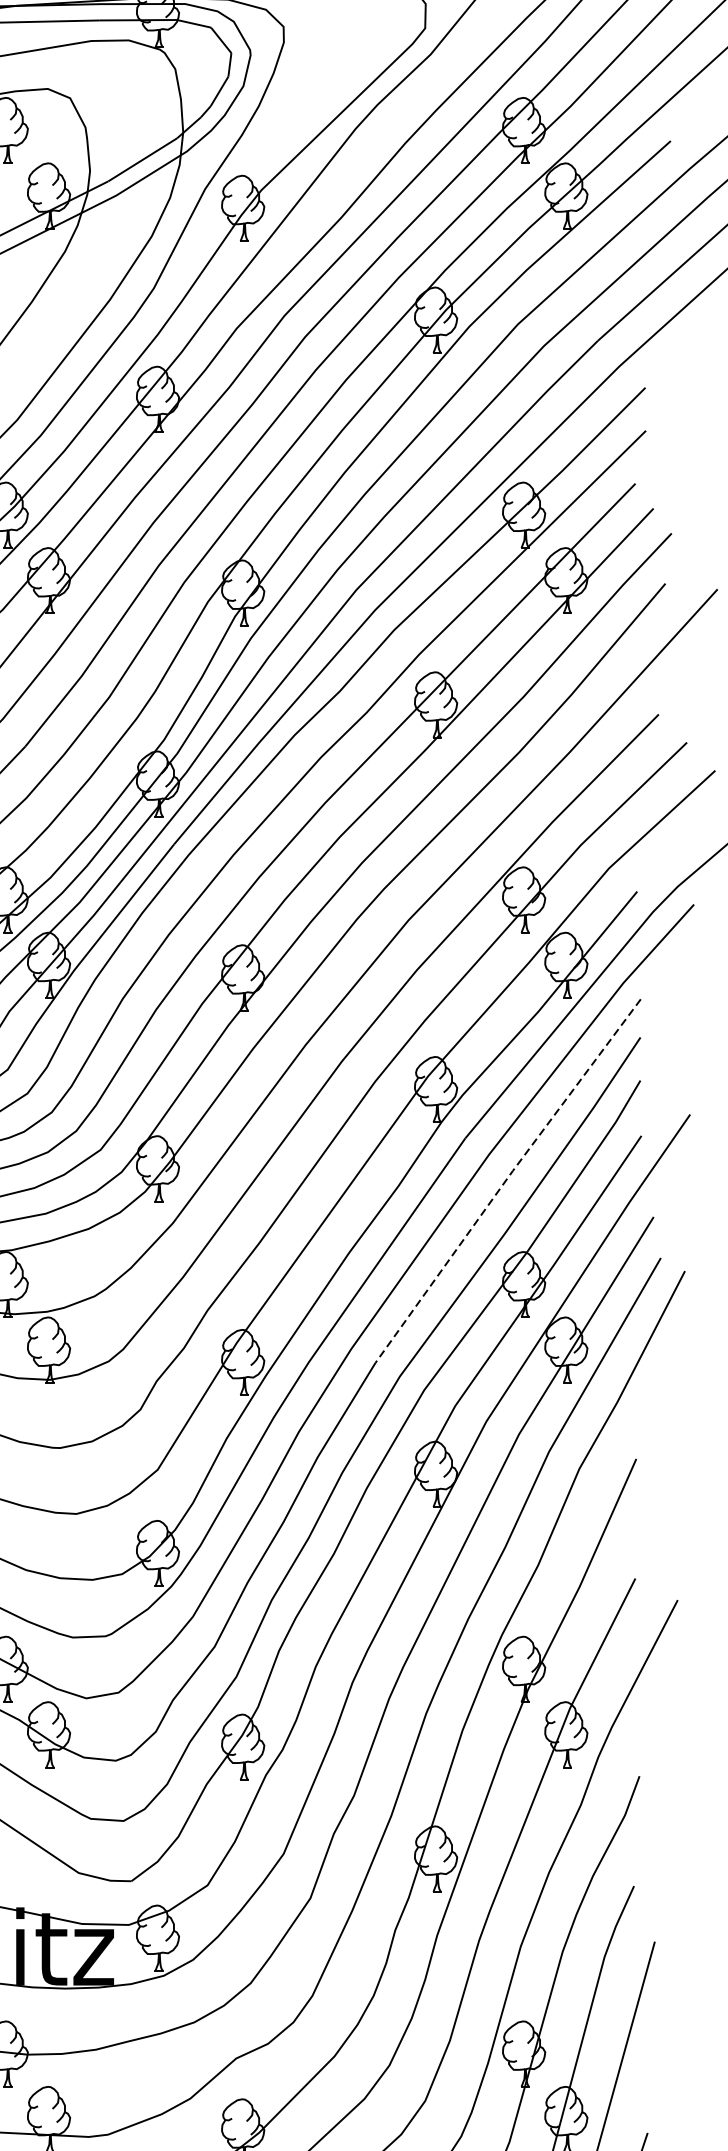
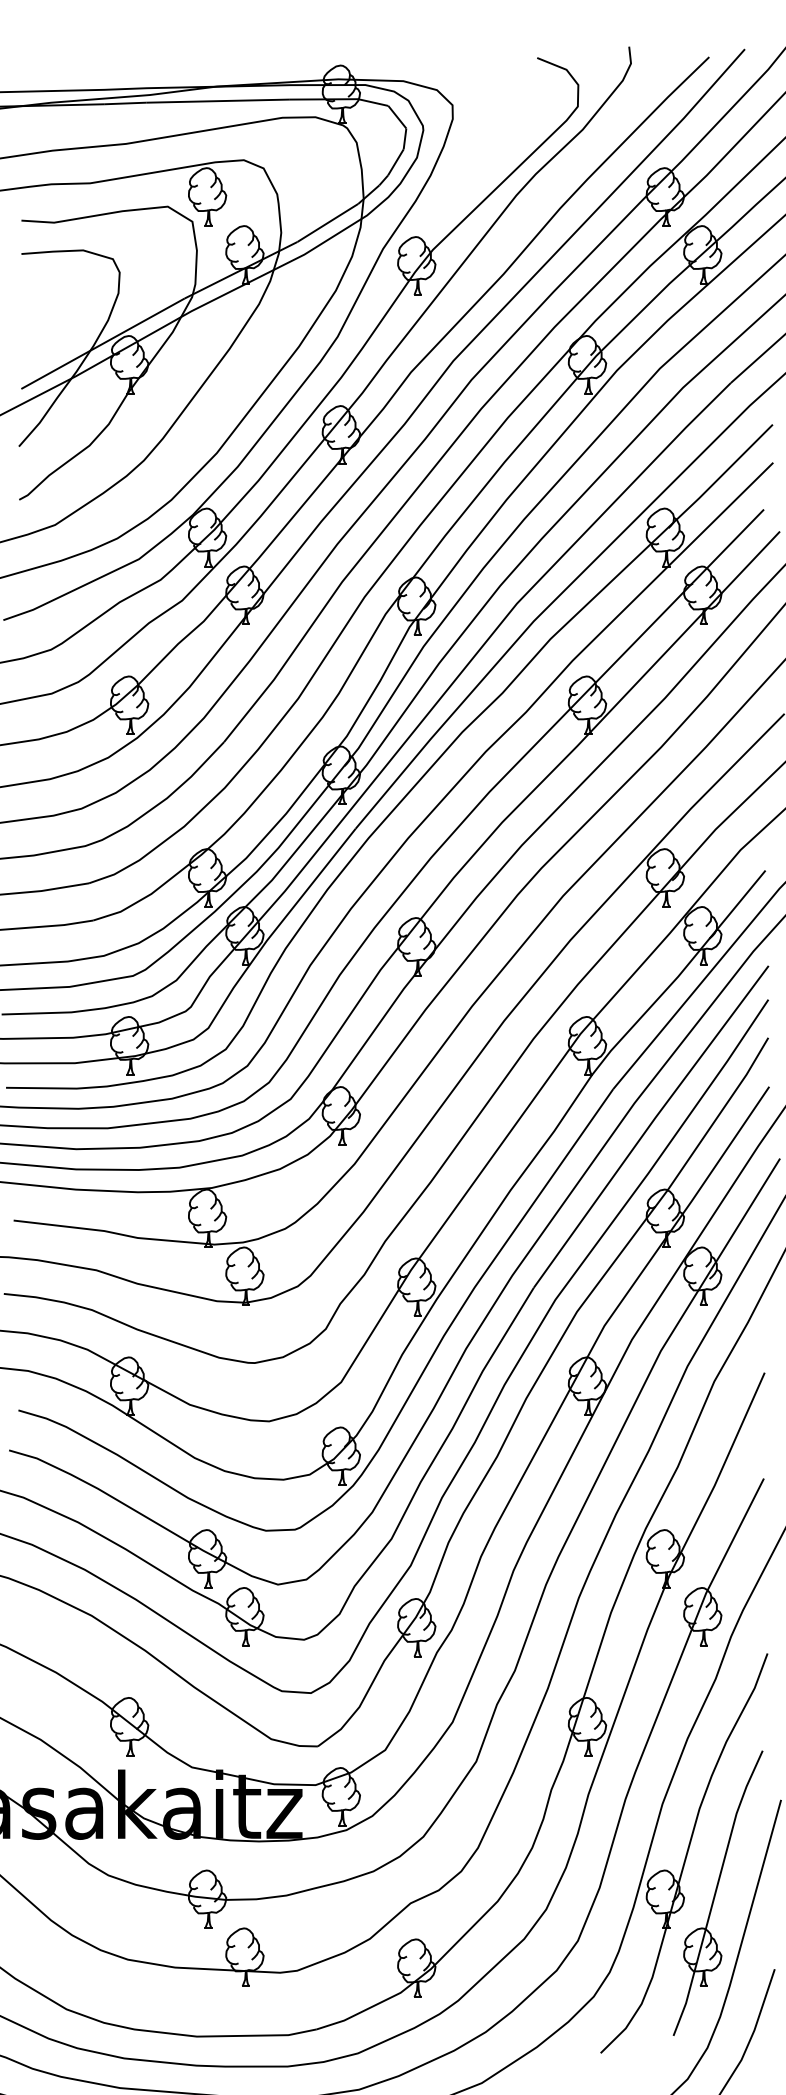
line: (506, 1179) -> (649, 1125), dashed -> solid

